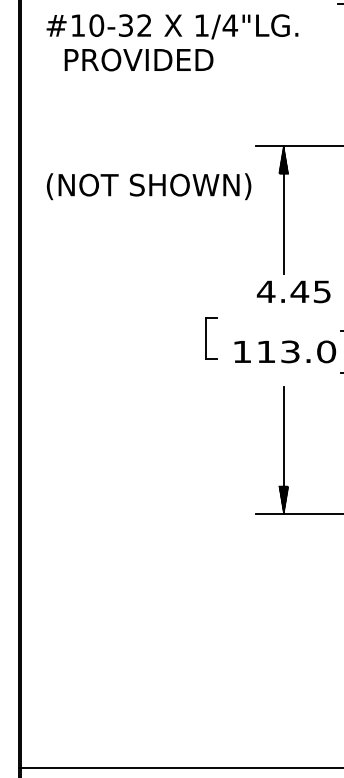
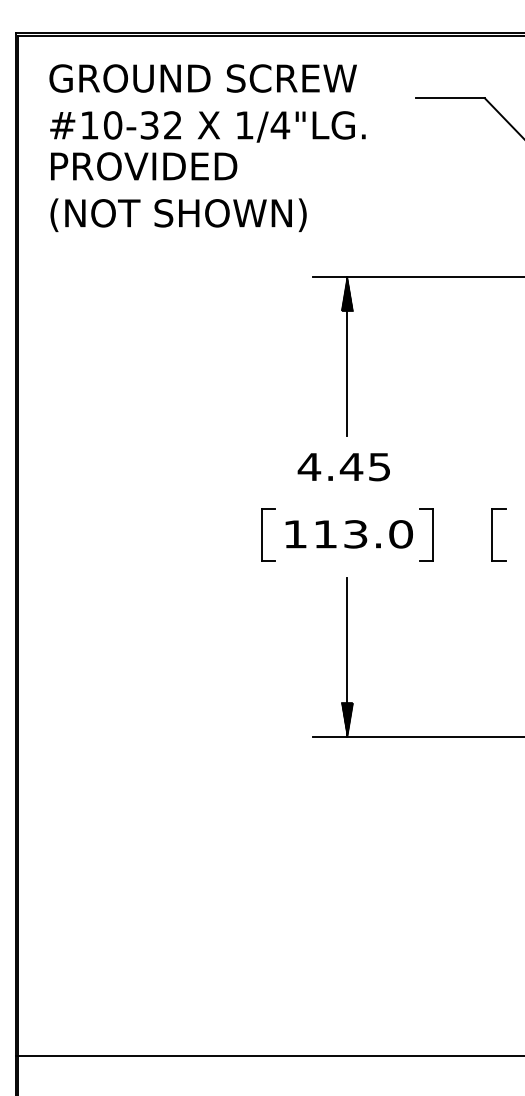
text: (139, 60) -> (144, 166), moved
text: (148, 186) -> (178, 215), moved
text: (293, 292) -> (343, 467), moved
part: (212, 338) -> (268, 534), moved

